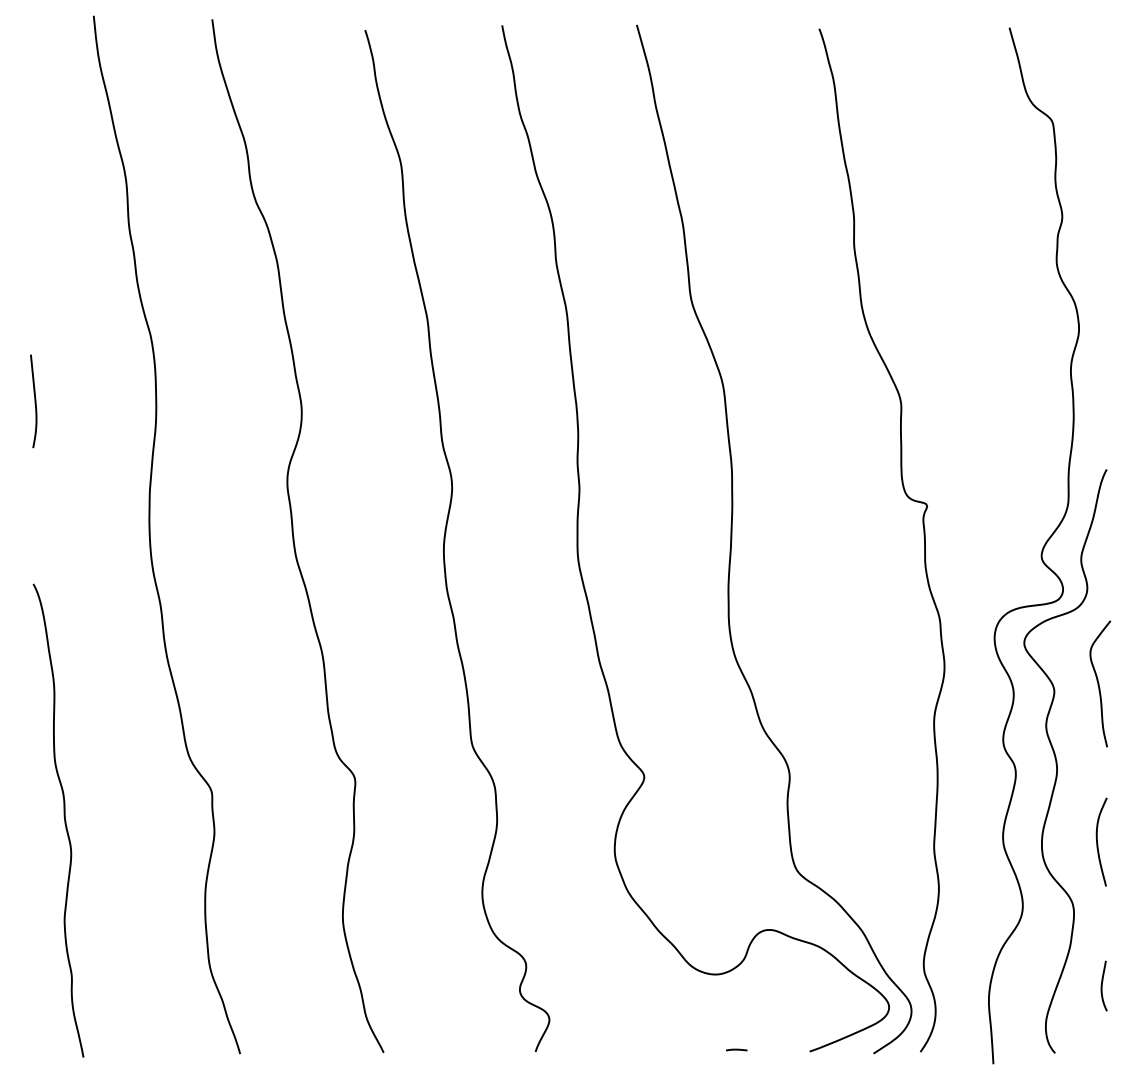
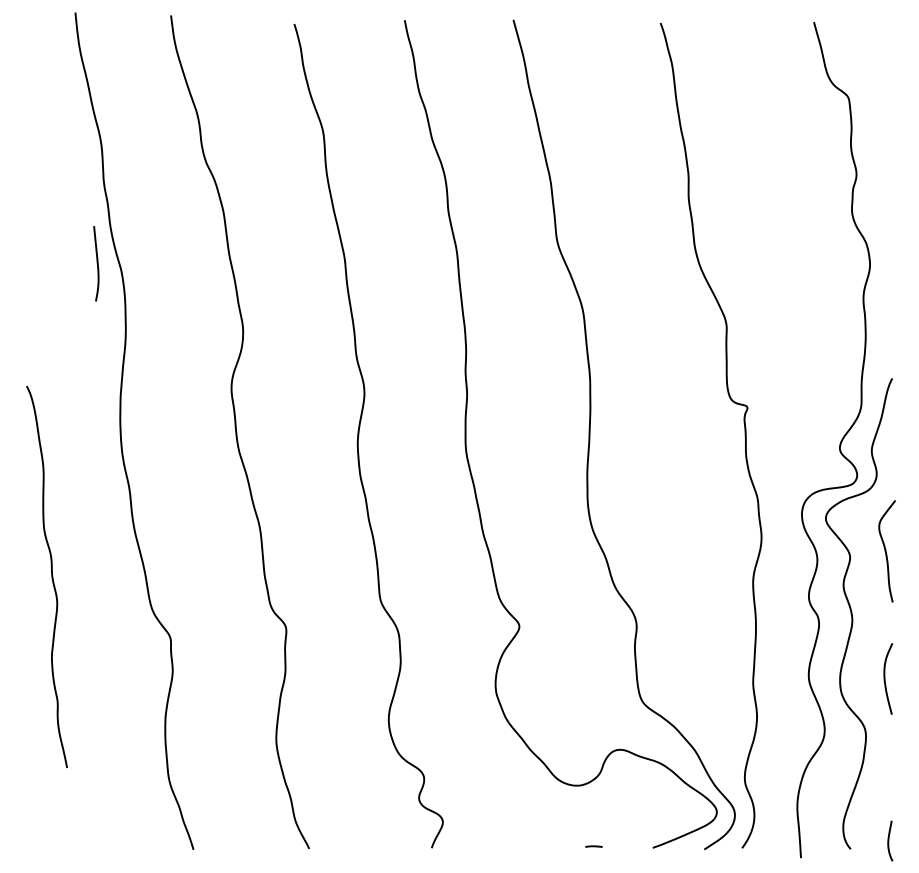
curve: (34, 401) -> (96, 263), moved
curve: (64, 820) -> (51, 576), moved
curve: (1102, 985) -> (888, 840), moved

